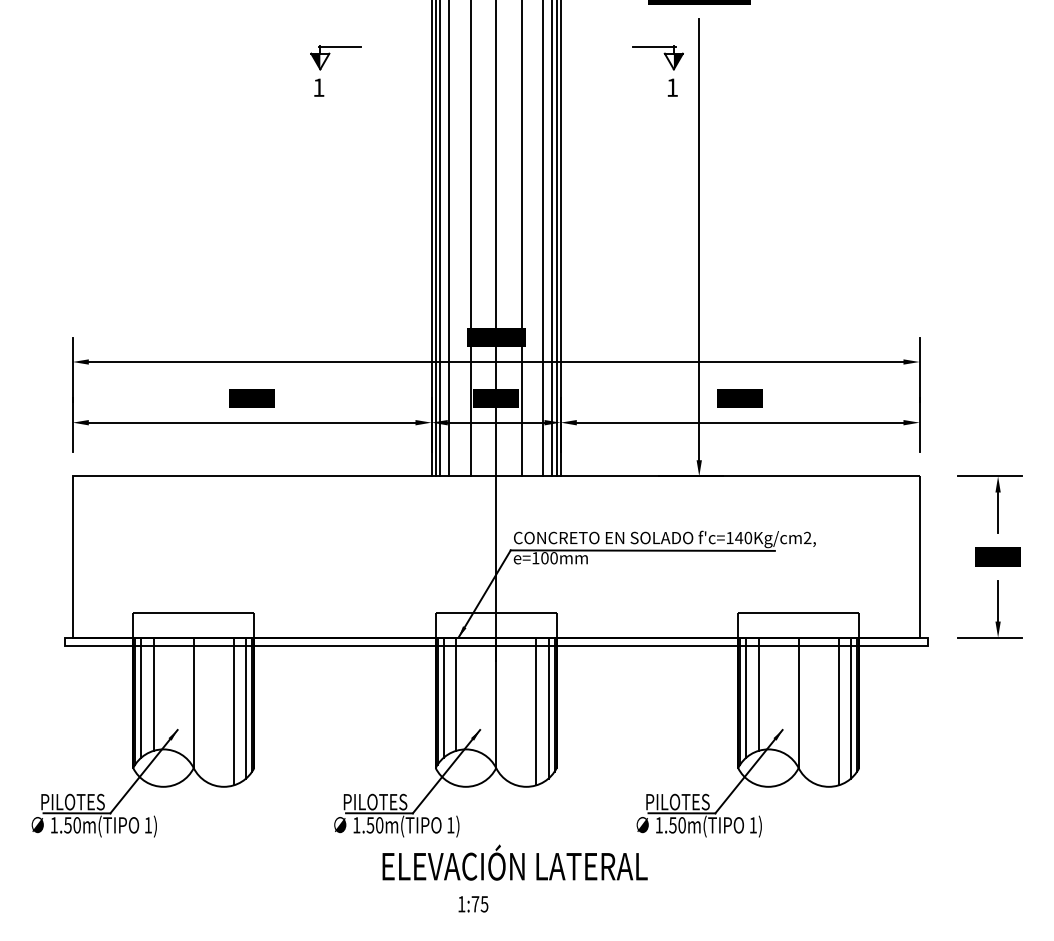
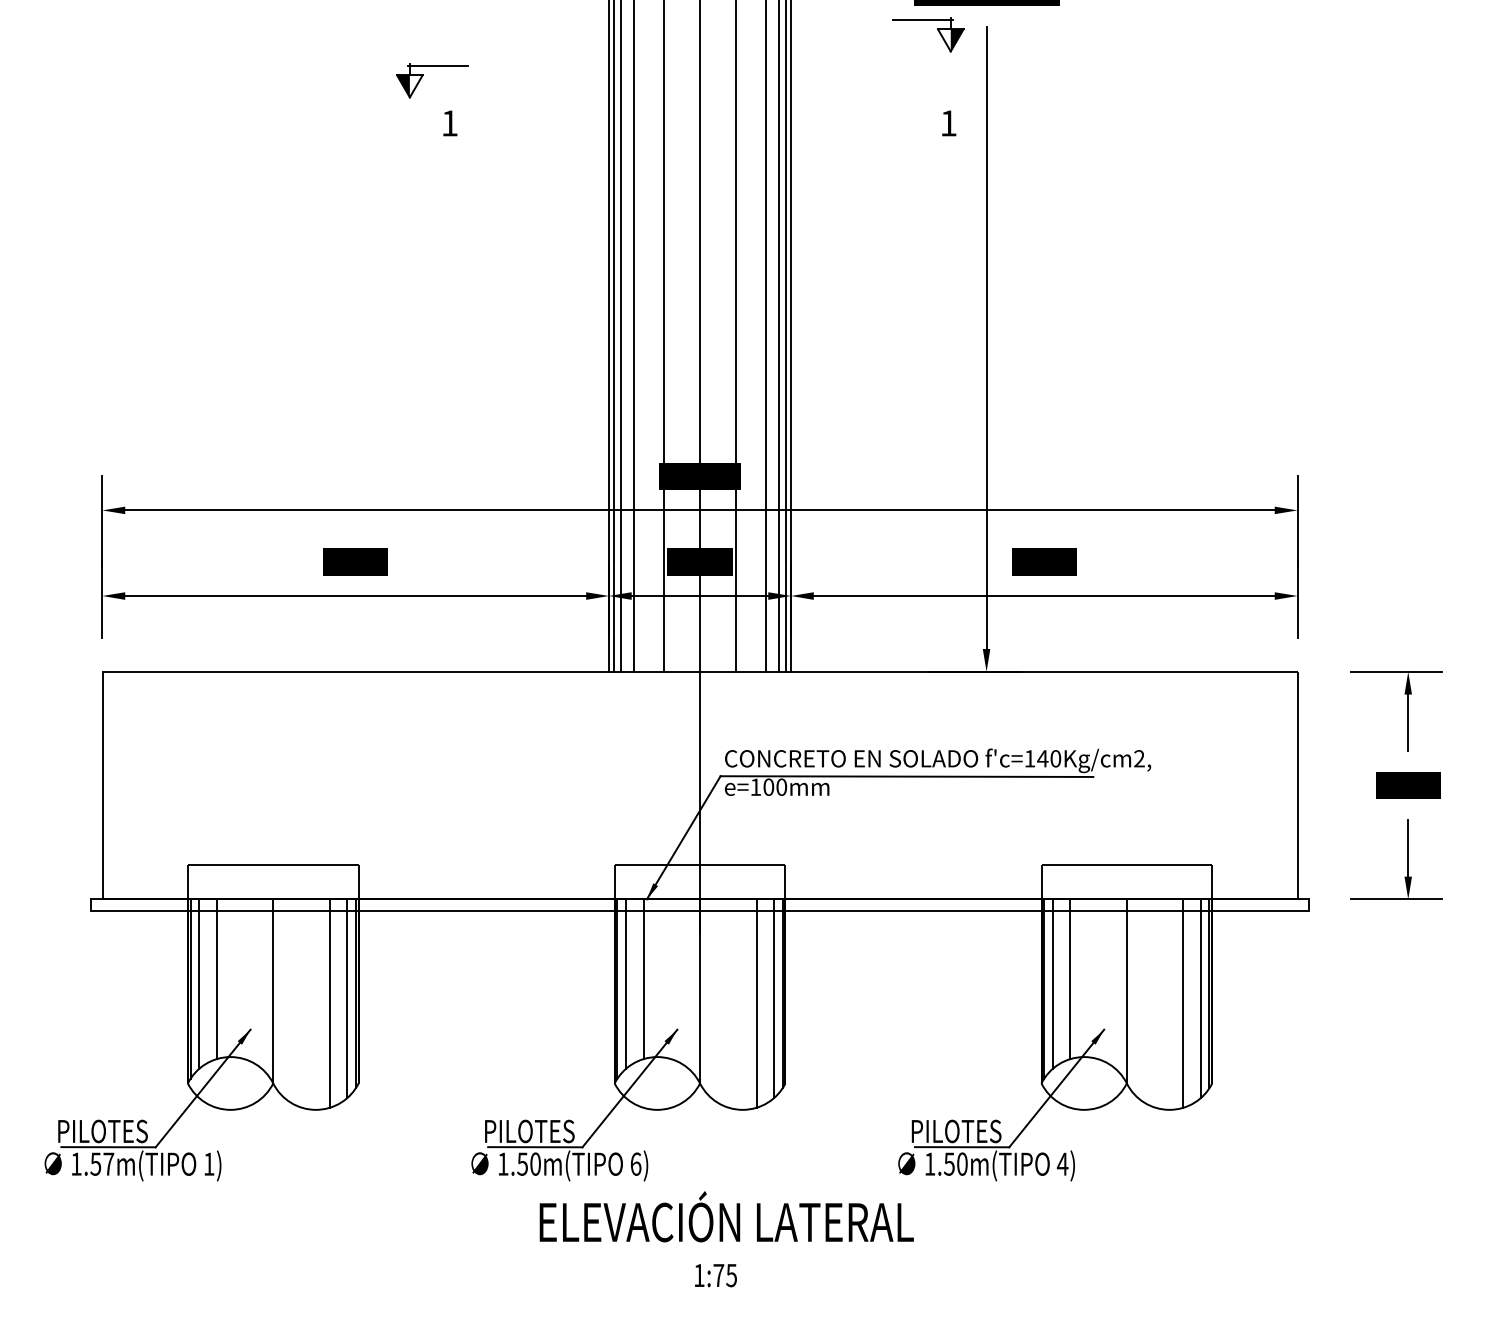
part: (329, 54) -> (423, 76), moved
part: (664, 54) -> (937, 30), moved
text: (76, 824) -> (108, 1163), 1.50m(TIPO -> 1.57m(TIPO
text: (451, 824) -> (636, 1163), 1) -> 6)
text: (753, 824) -> (1062, 1163), 1) -> 4)
text: (473, 904) -> (715, 1275), moved

